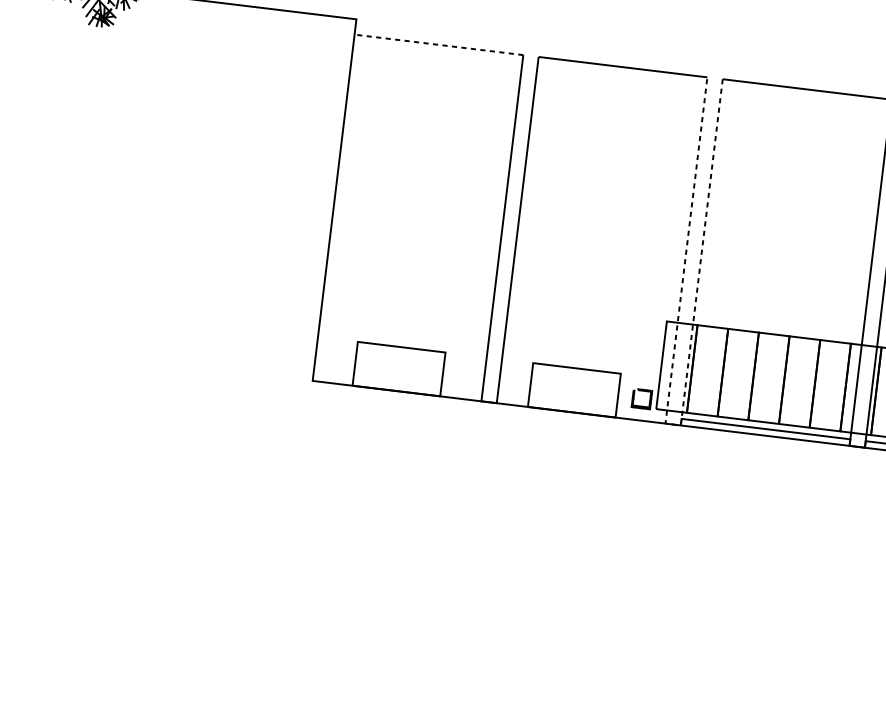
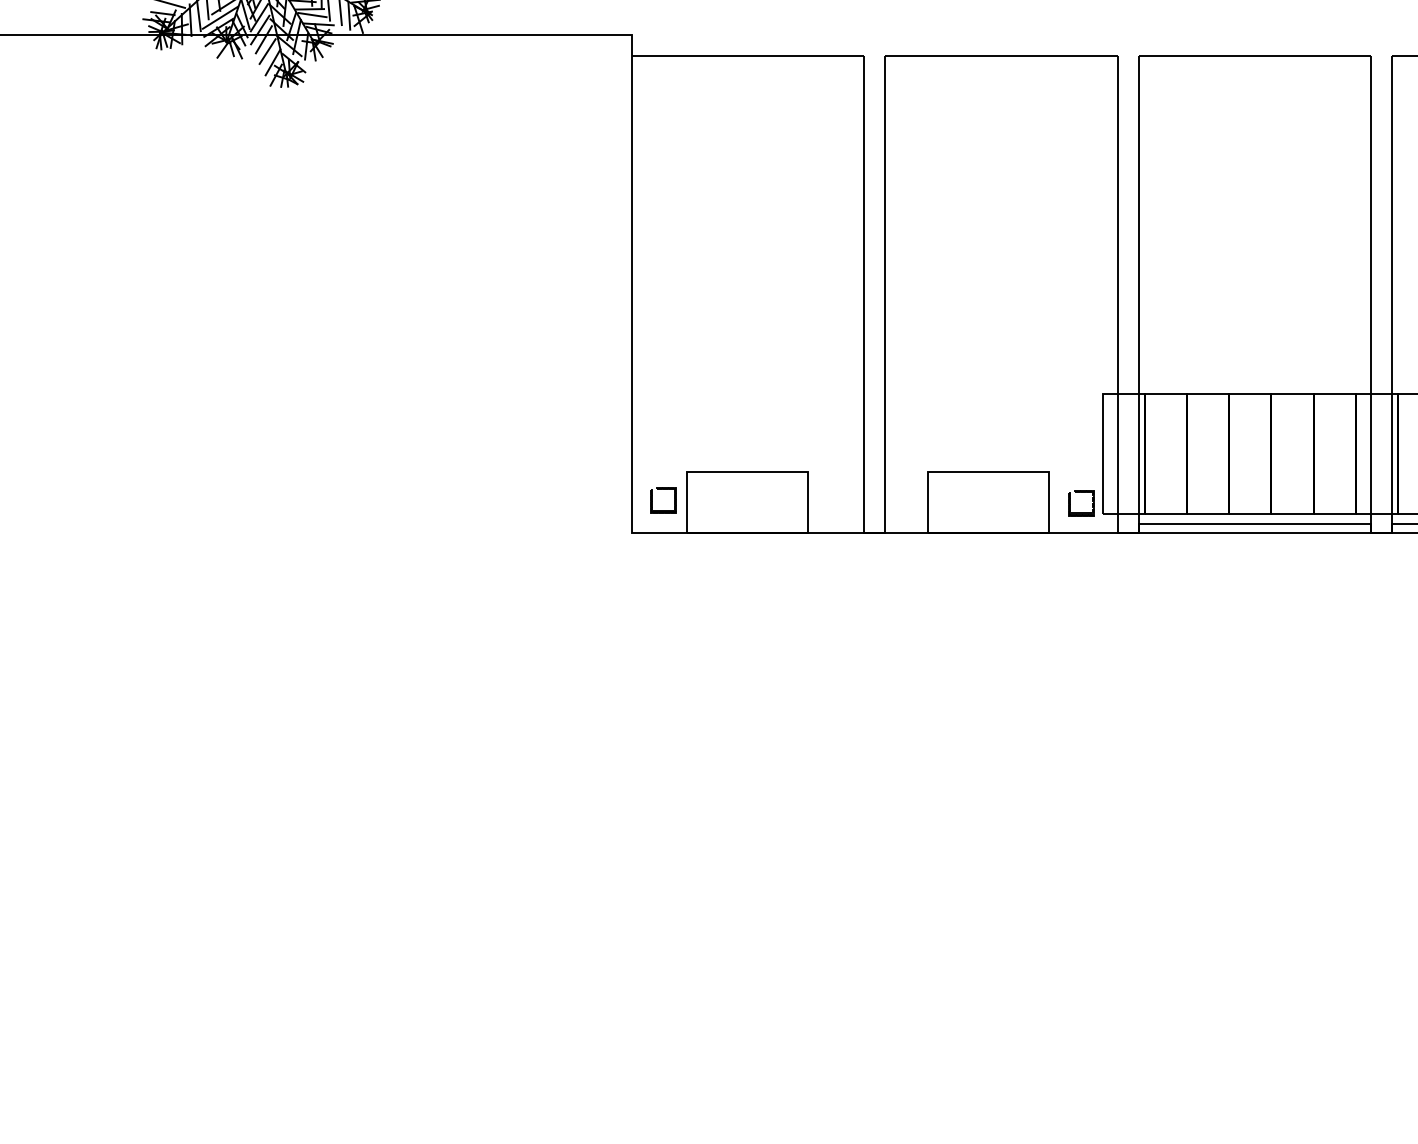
line: (438, 44) -> (747, 56), dashed -> solid
part: (337, 367) -> (663, 510), added
line: (673, 424) -> (1128, 532), dashed -> solid

